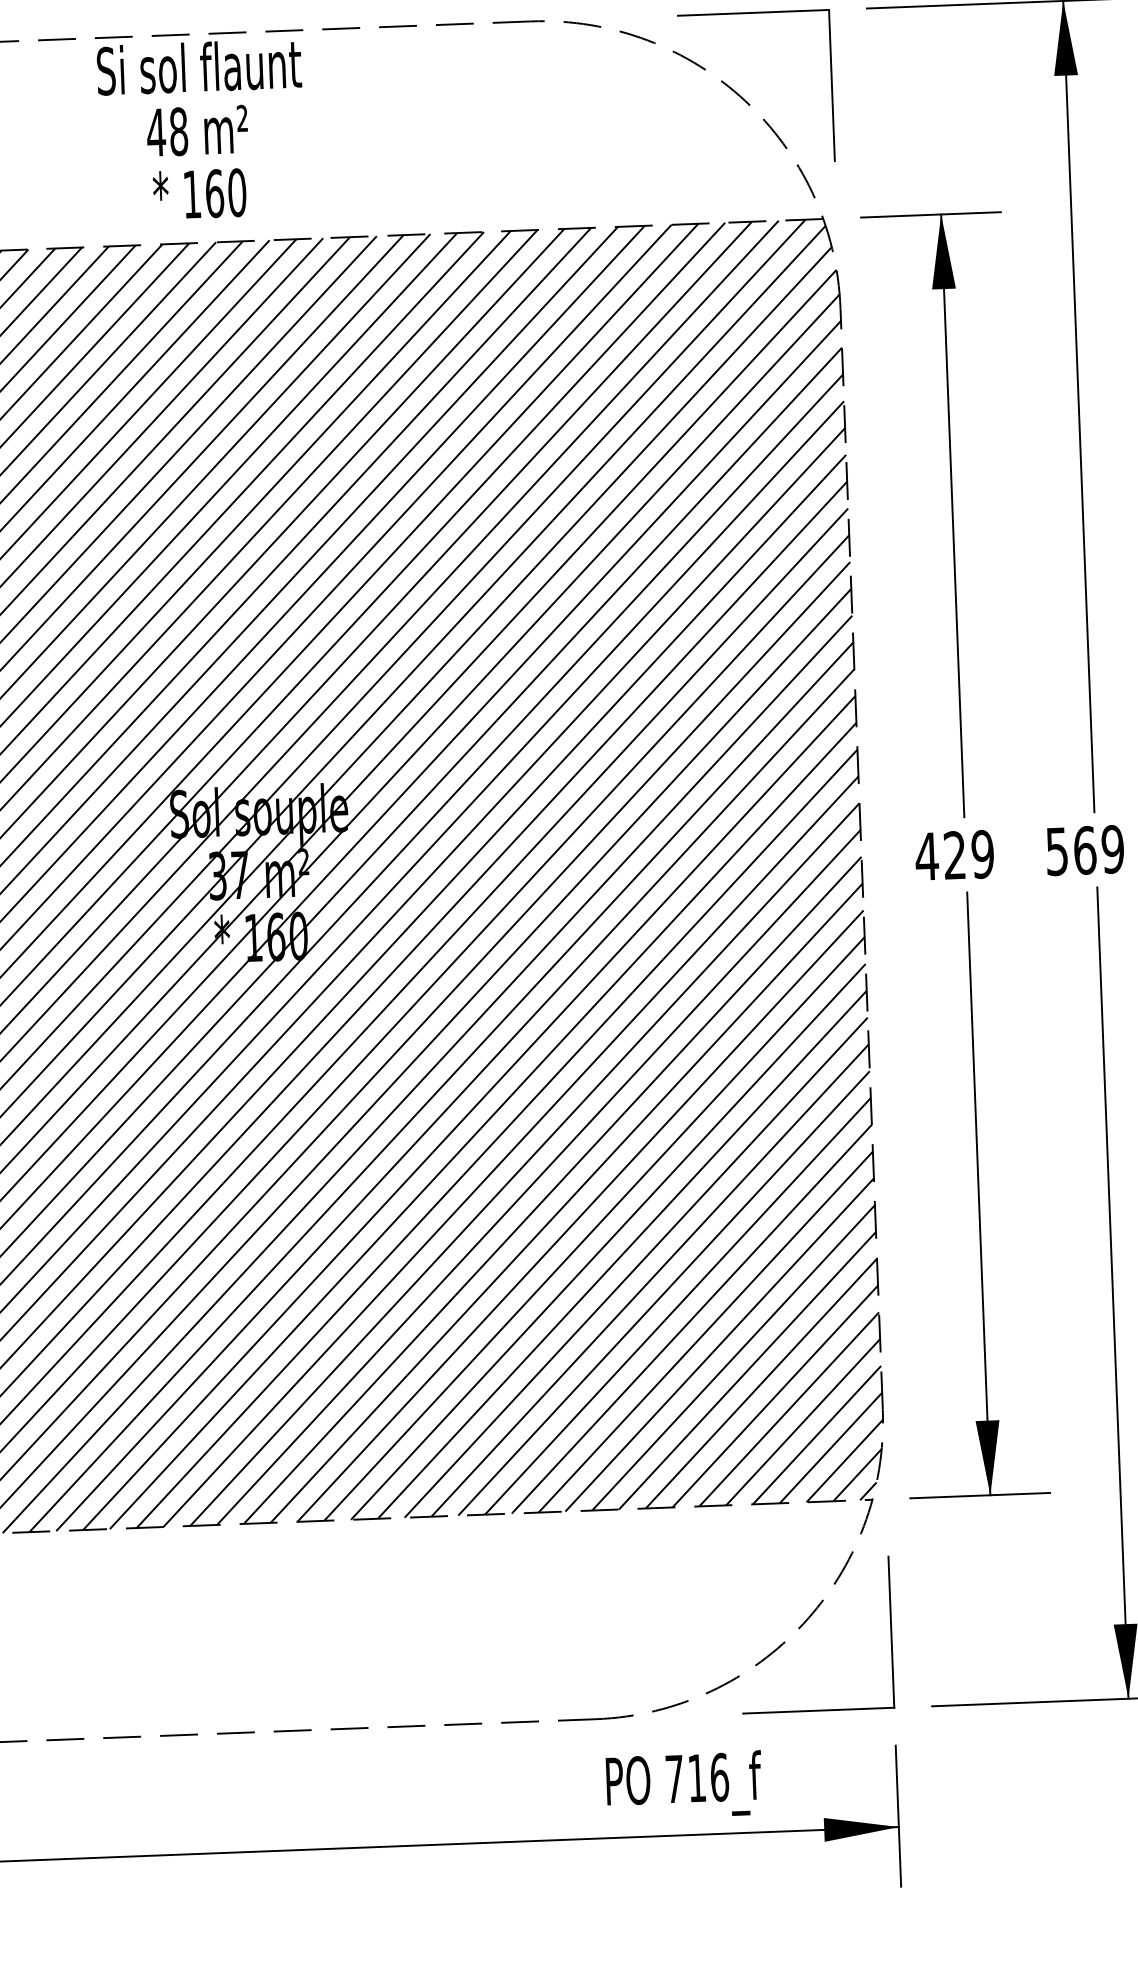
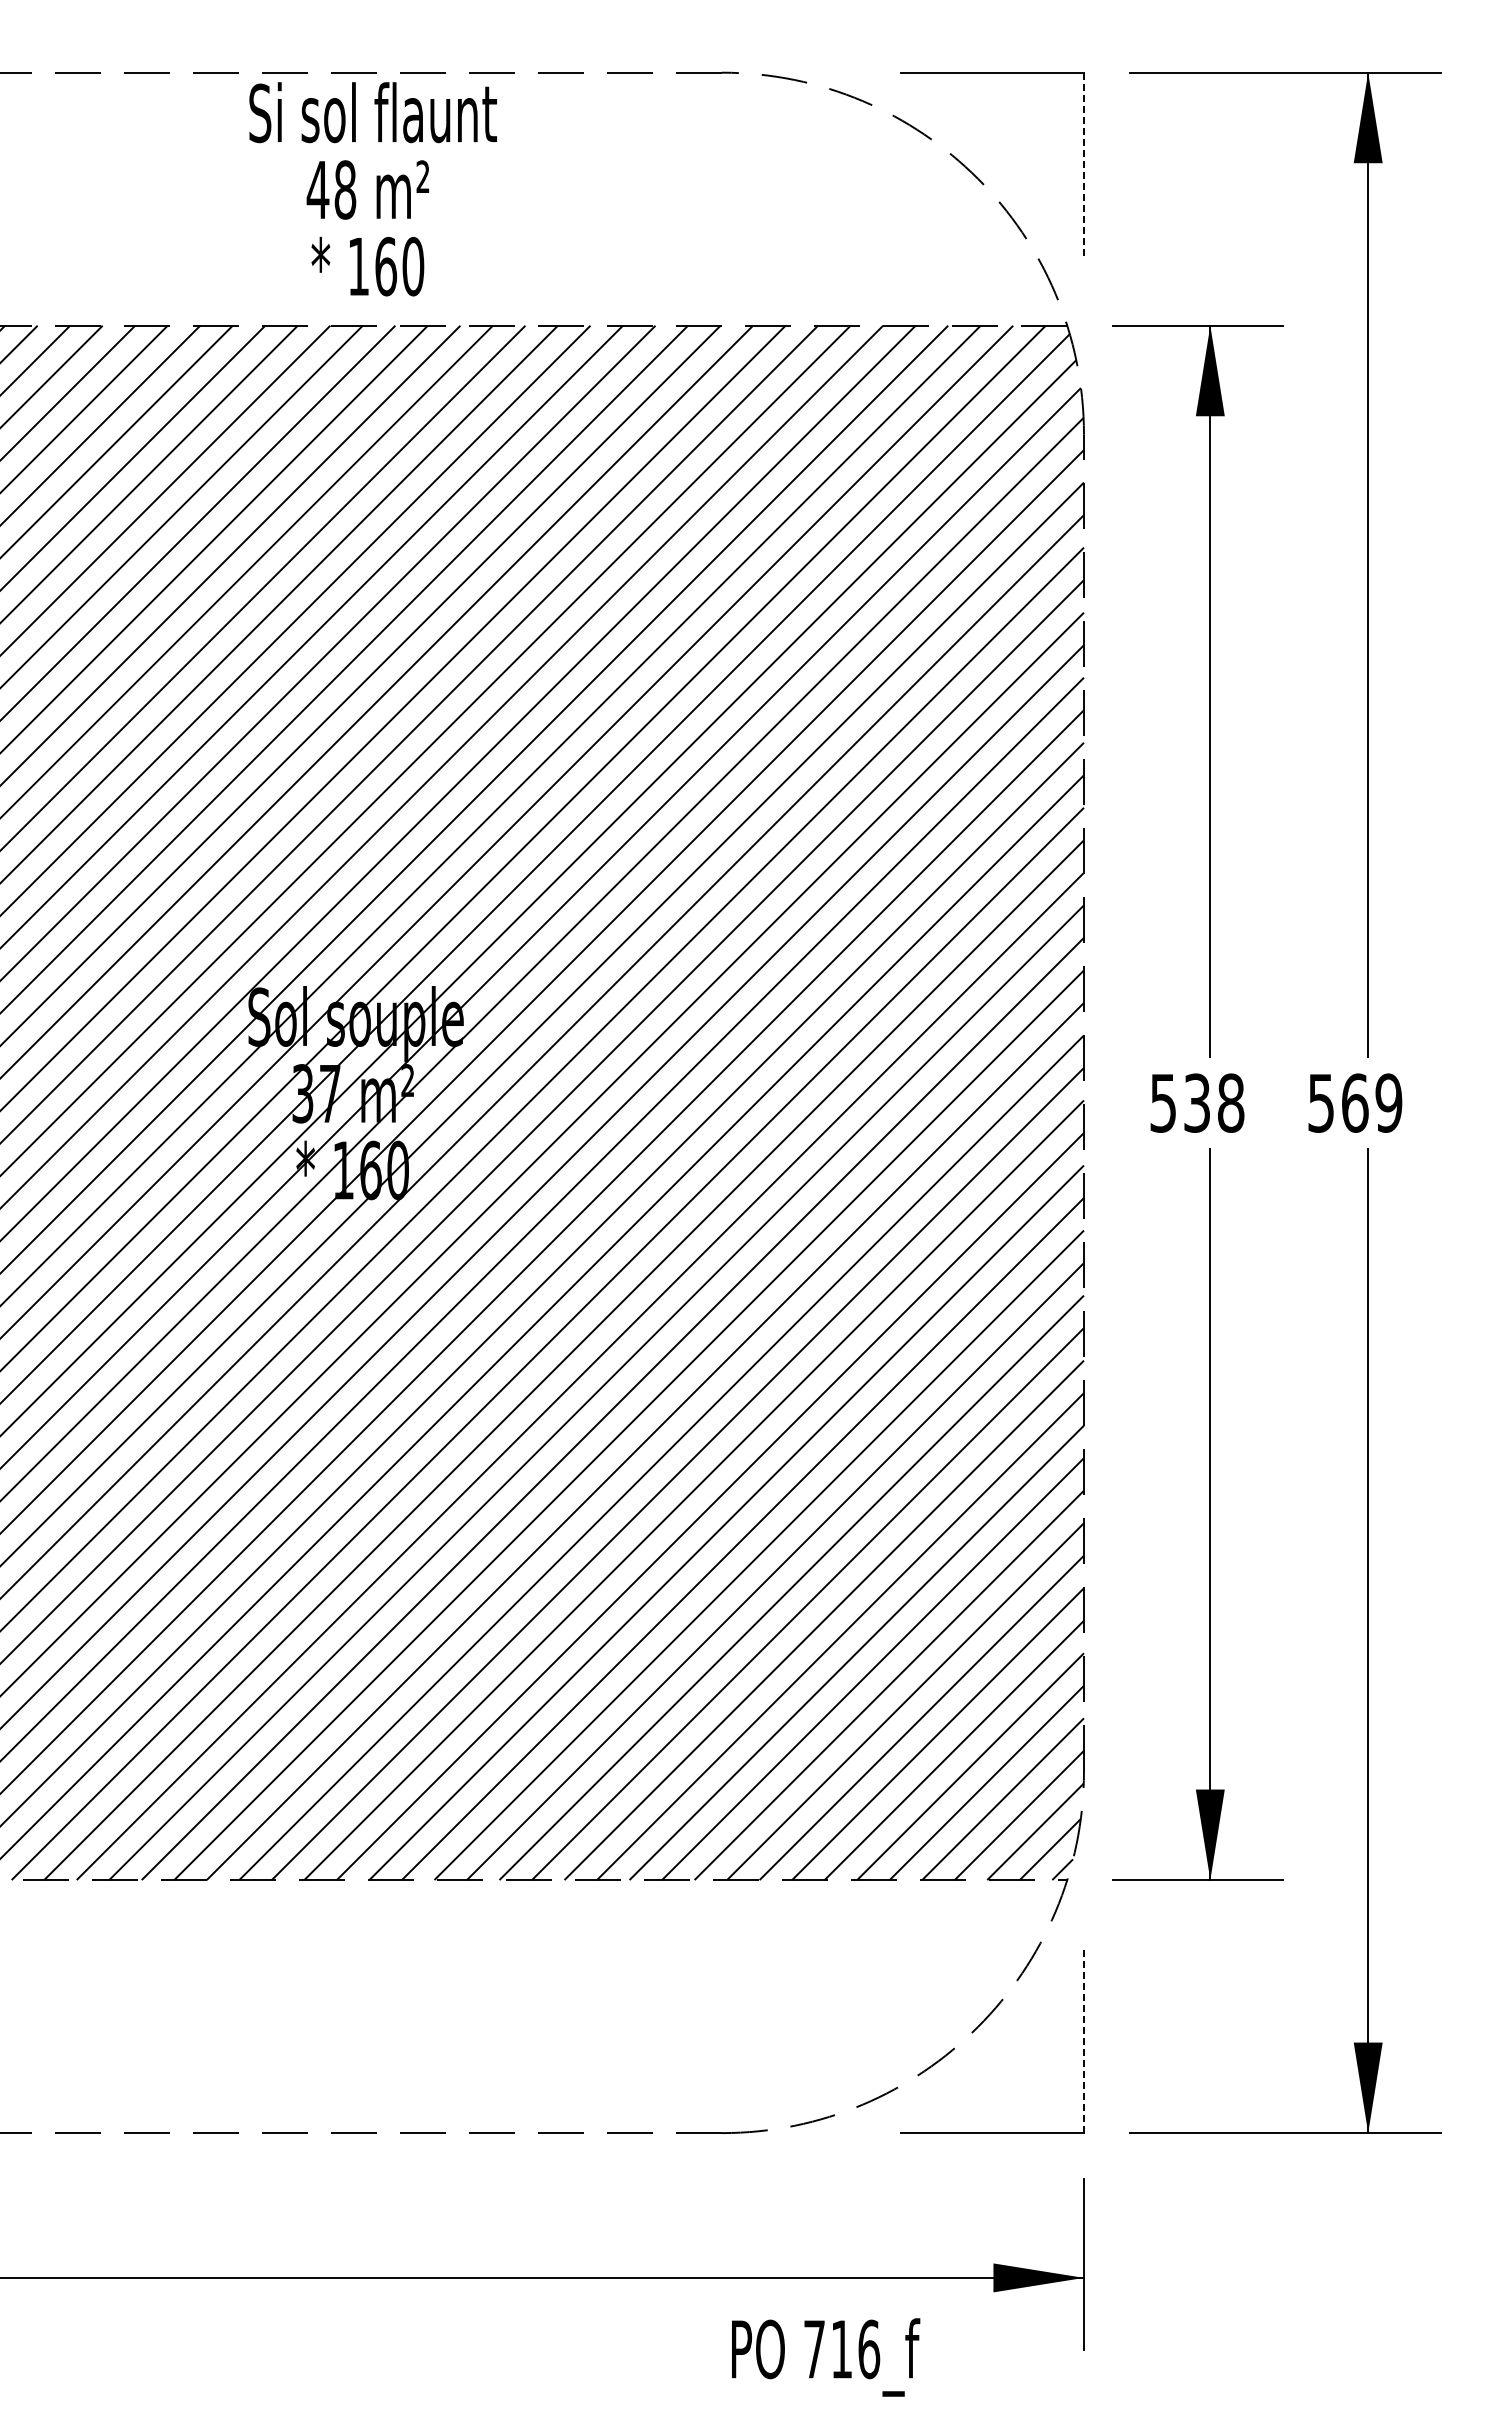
line: (831, 85) -> (1083, 164), solid -> dashed
text: (201, 130) -> (372, 189), moved
text: (954, 854) -> (1196, 1102), 429 -> 538
line: (890, 1632) -> (1083, 2041), solid -> dashed
text: (684, 1785) -> (826, 2357), moved

